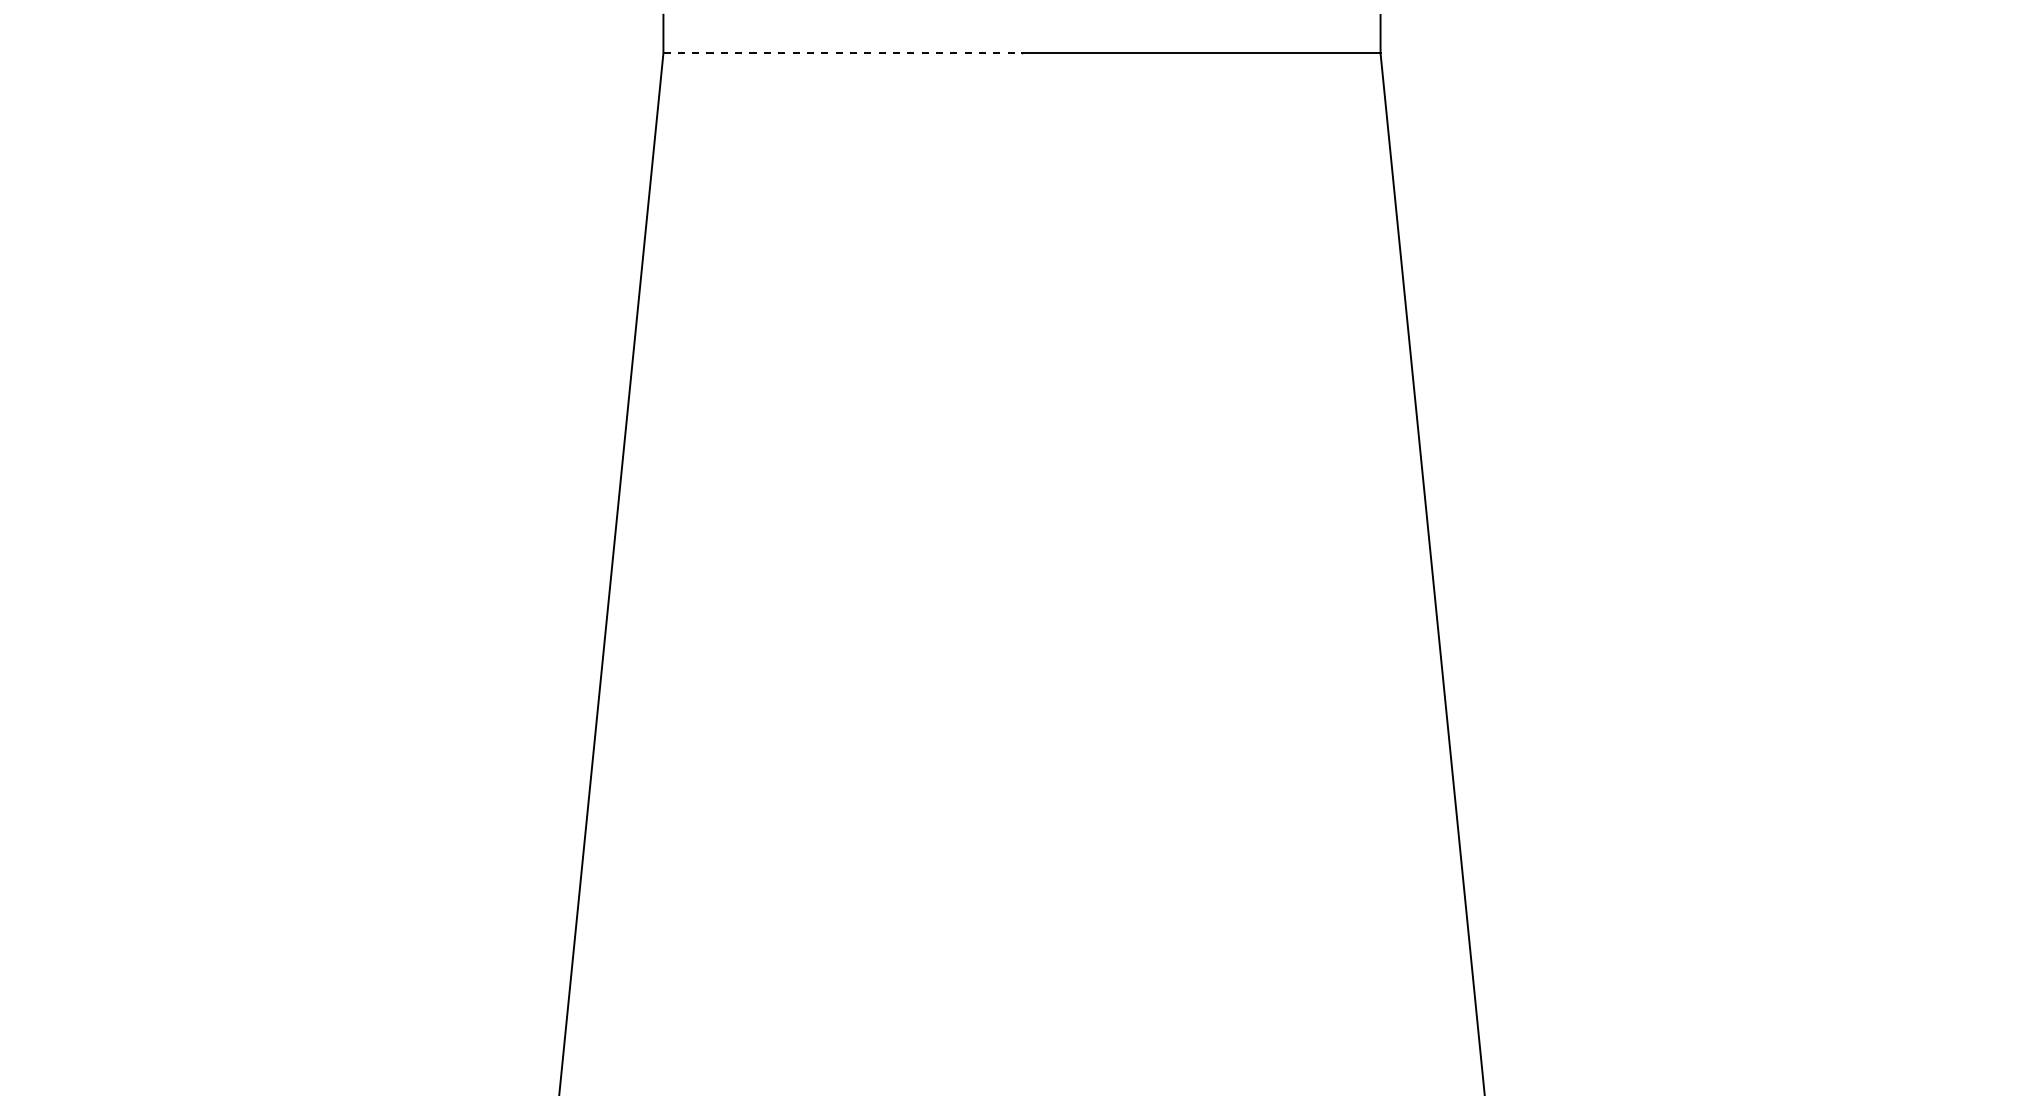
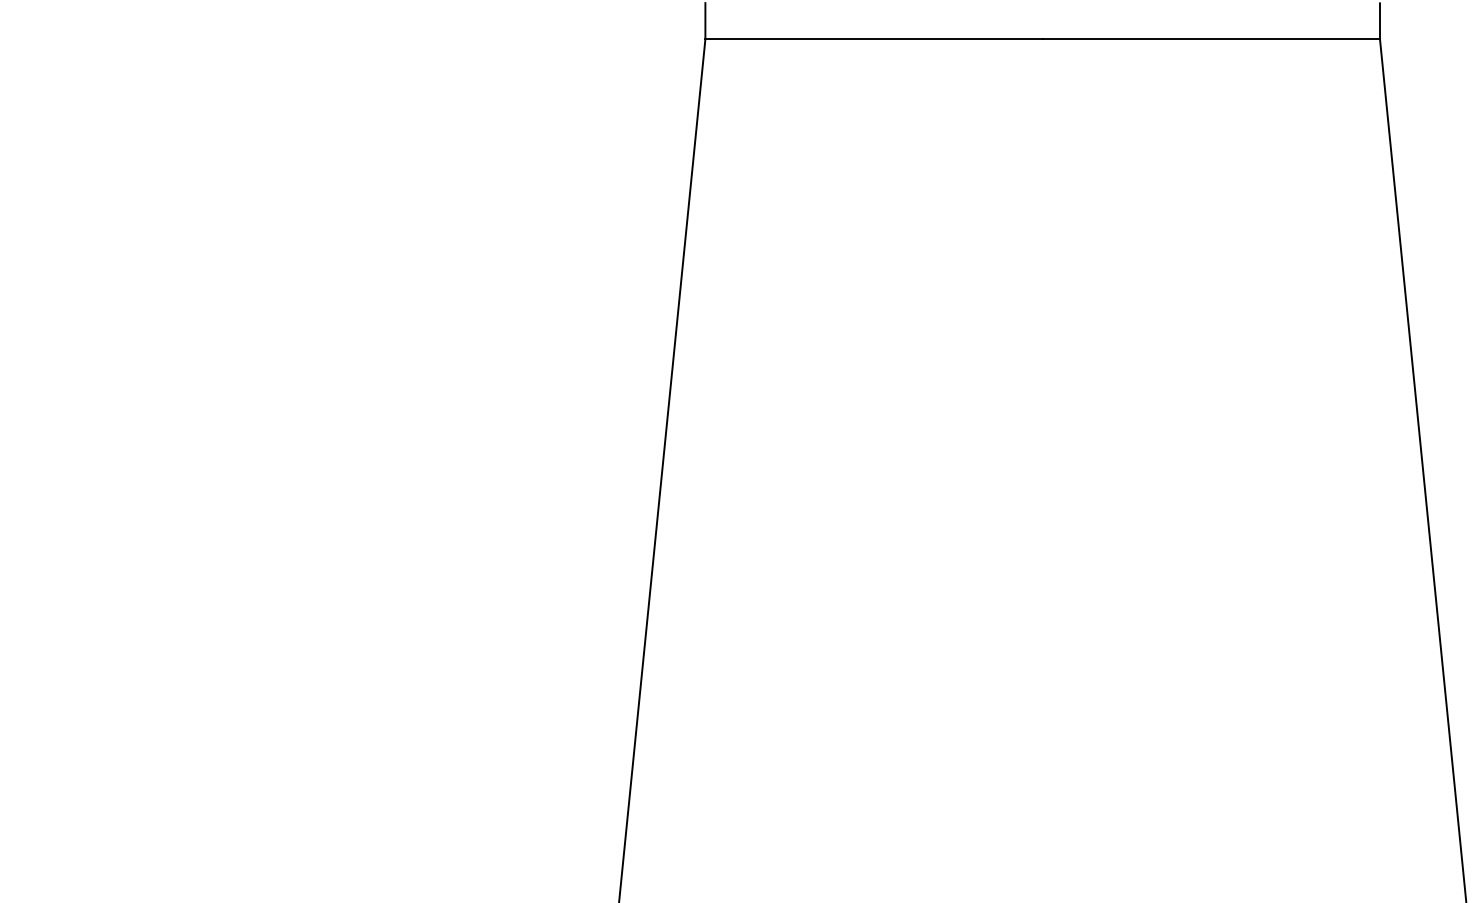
line: (843, 53) -> (874, 39), dashed -> solid

